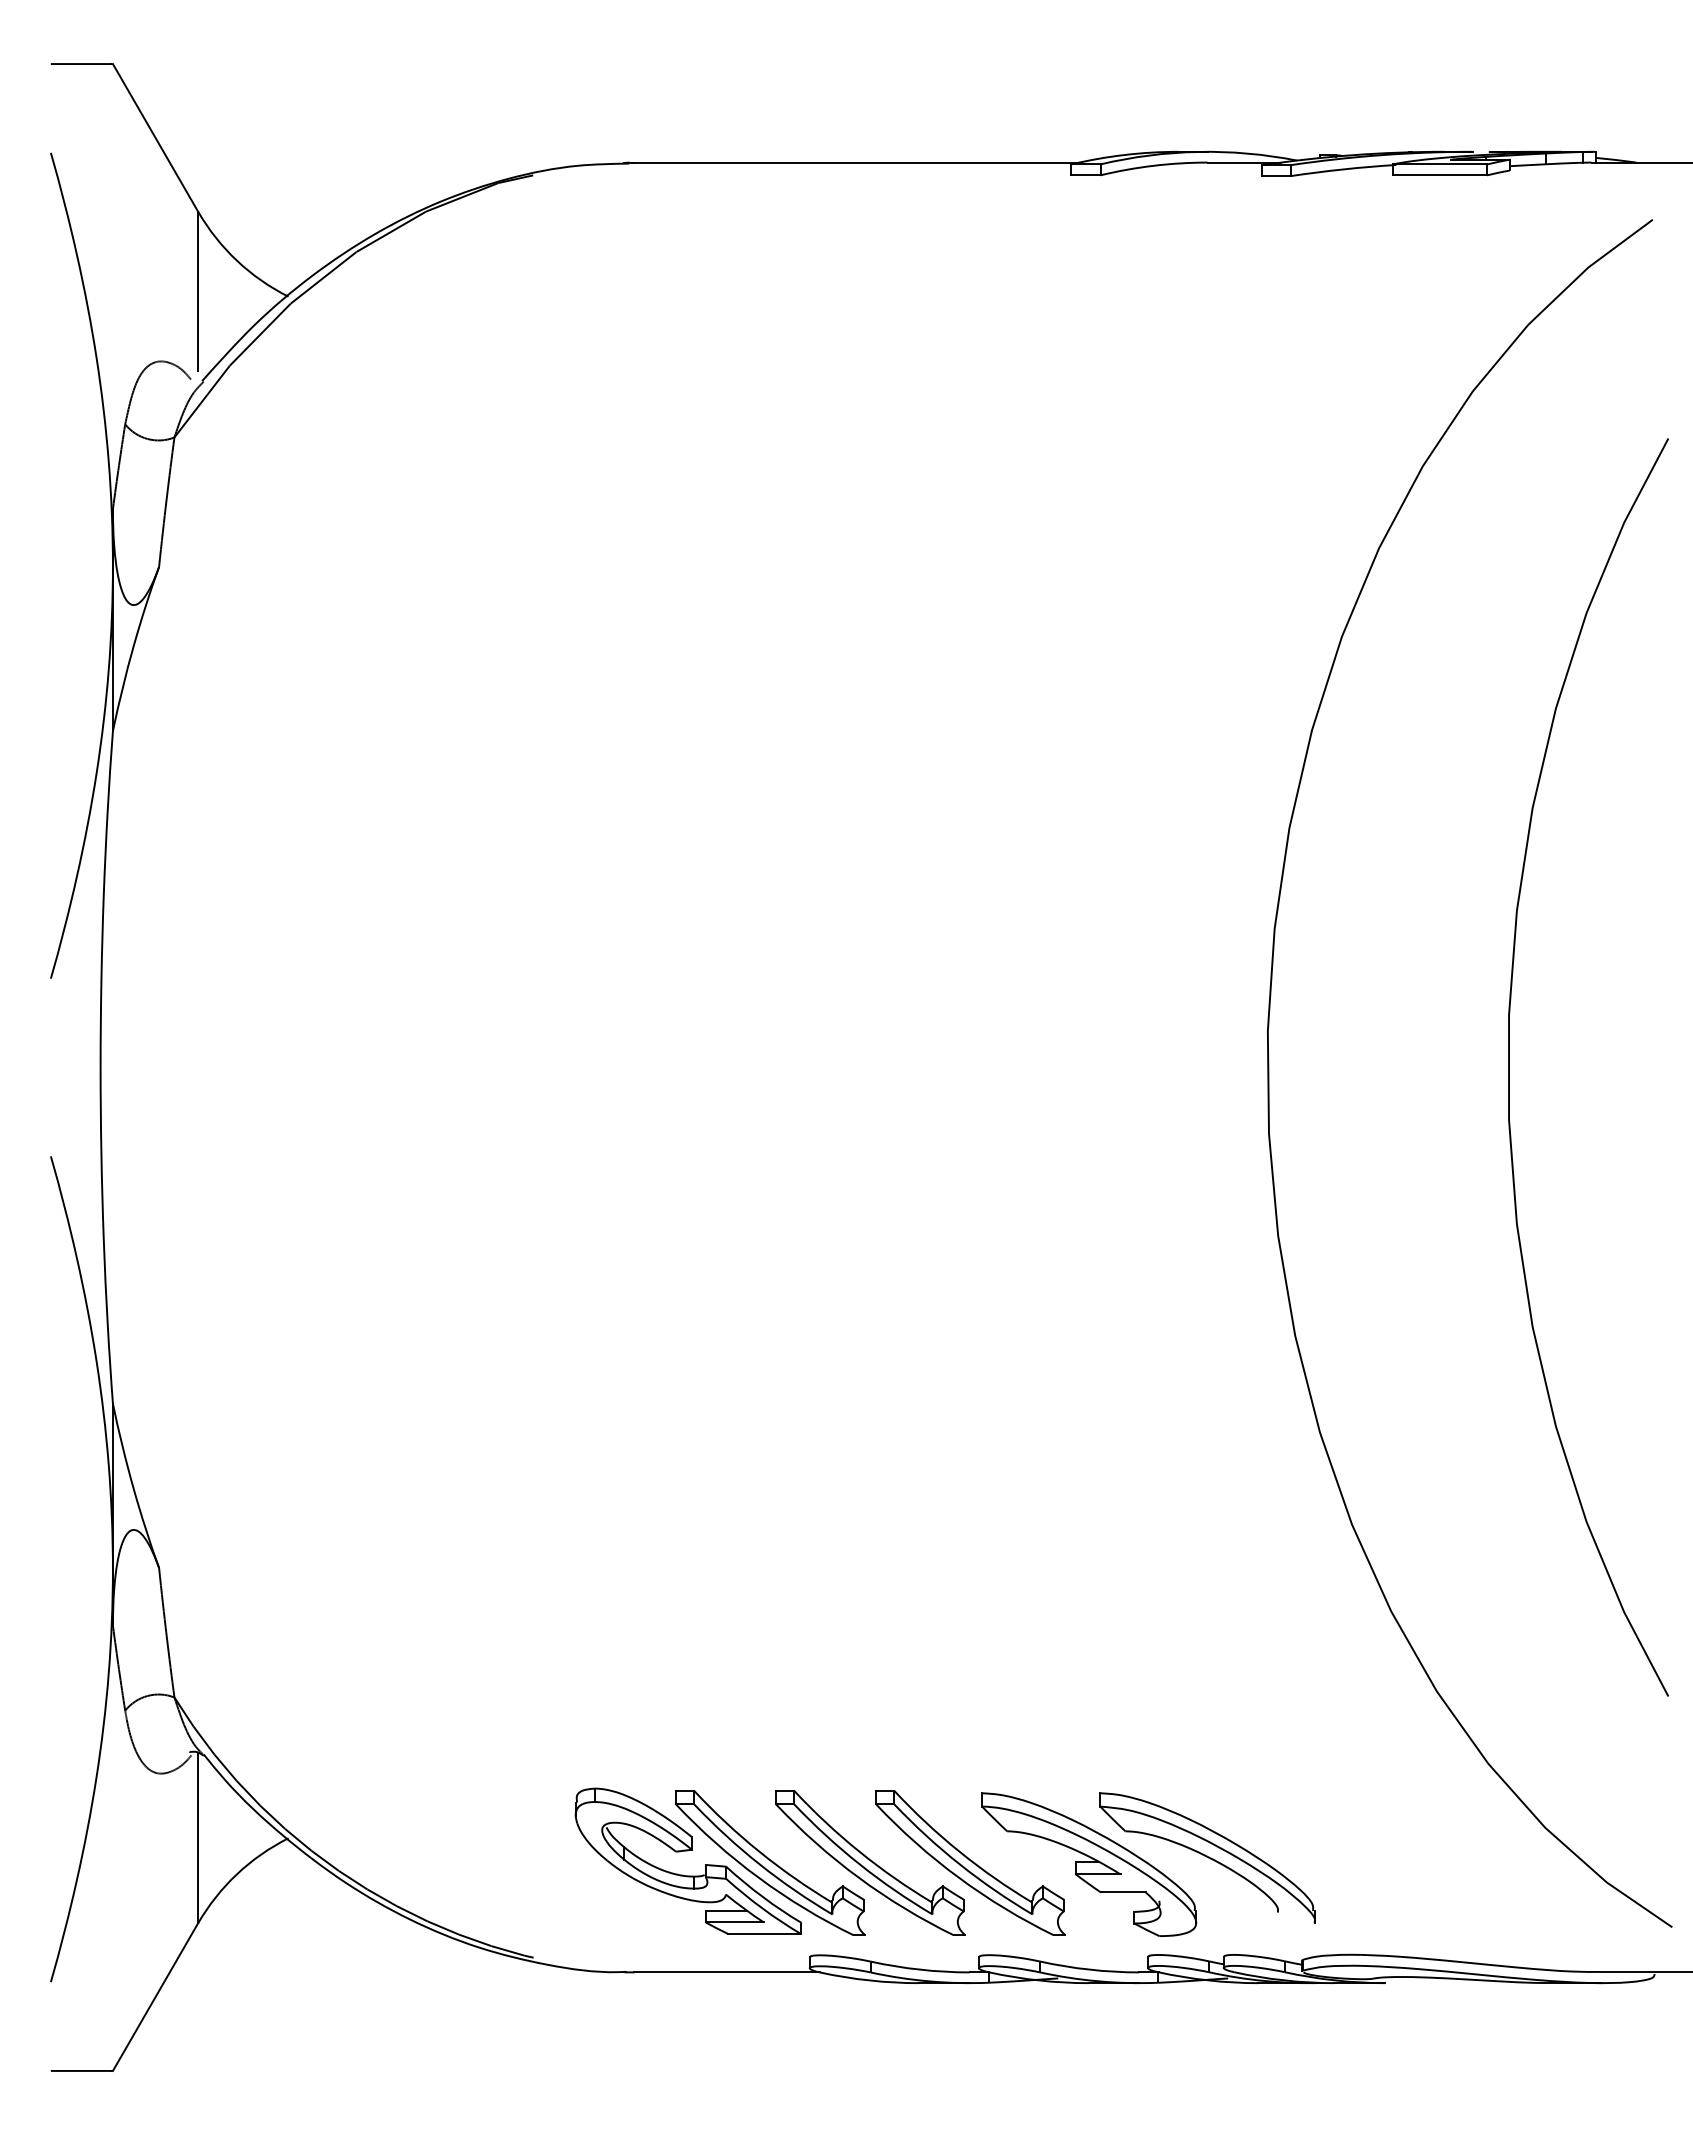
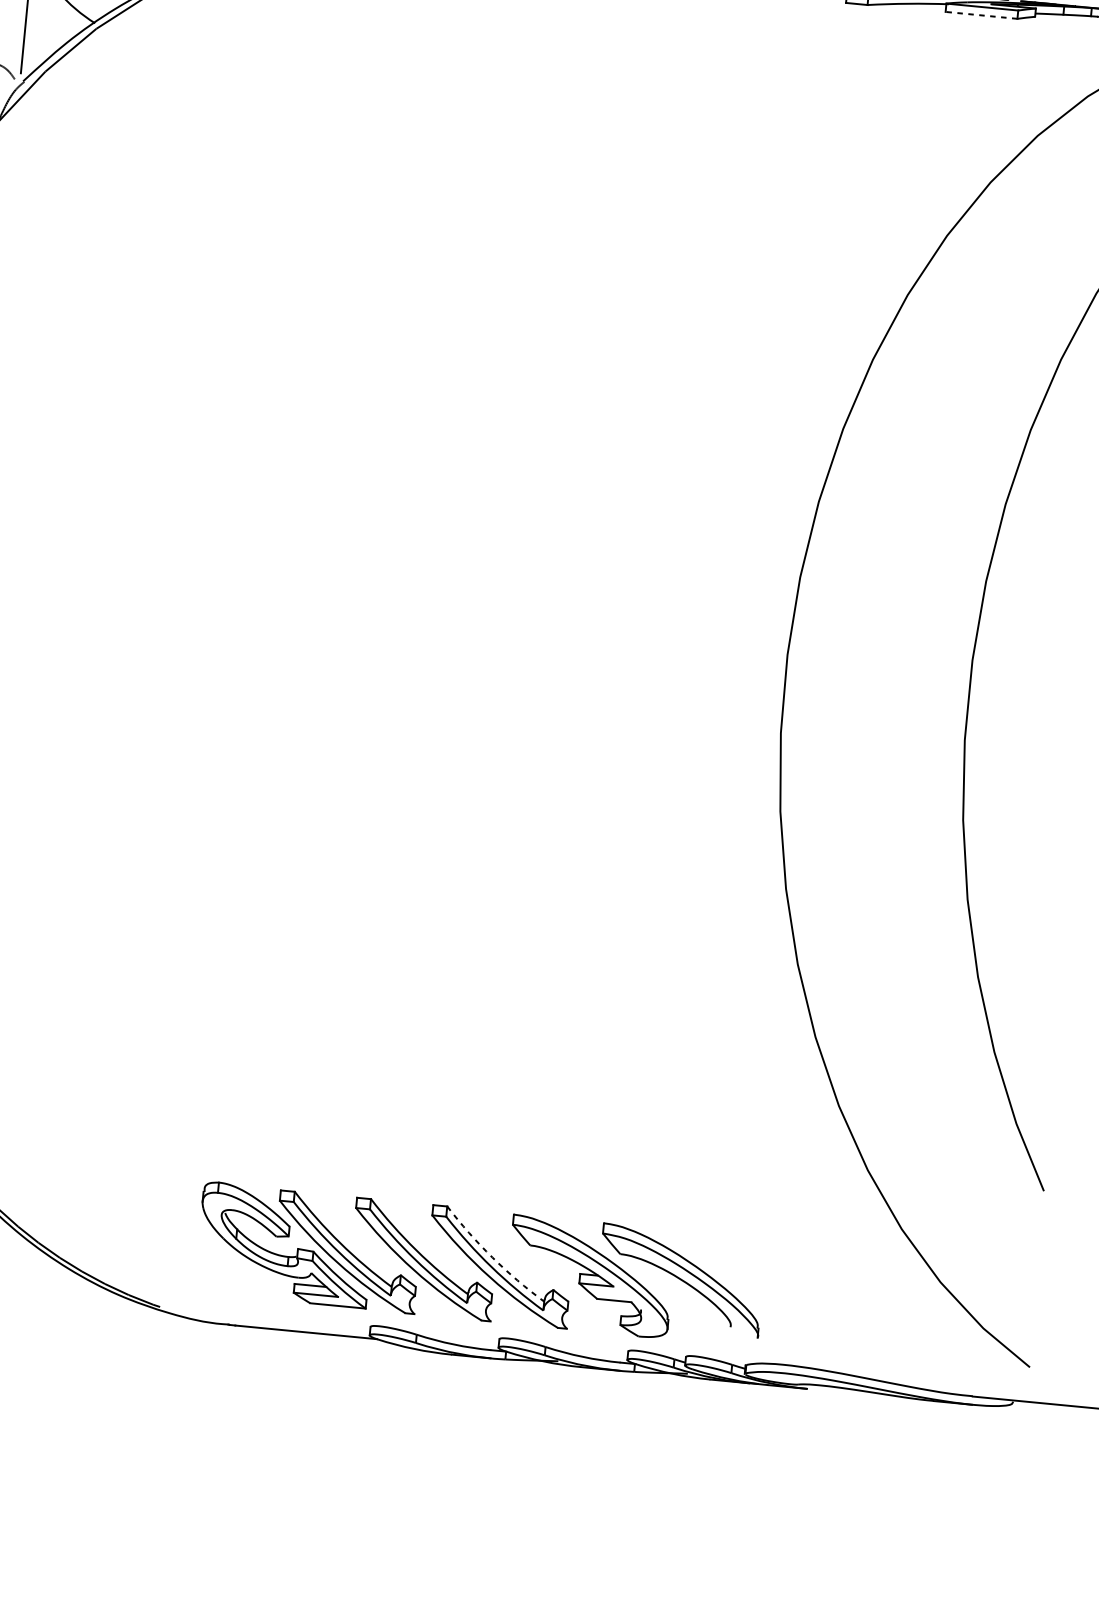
line: (1439, 175) -> (981, 15), solid -> dashed
arc: (959, 1851) -> (492, 1257), solid -> dashed

